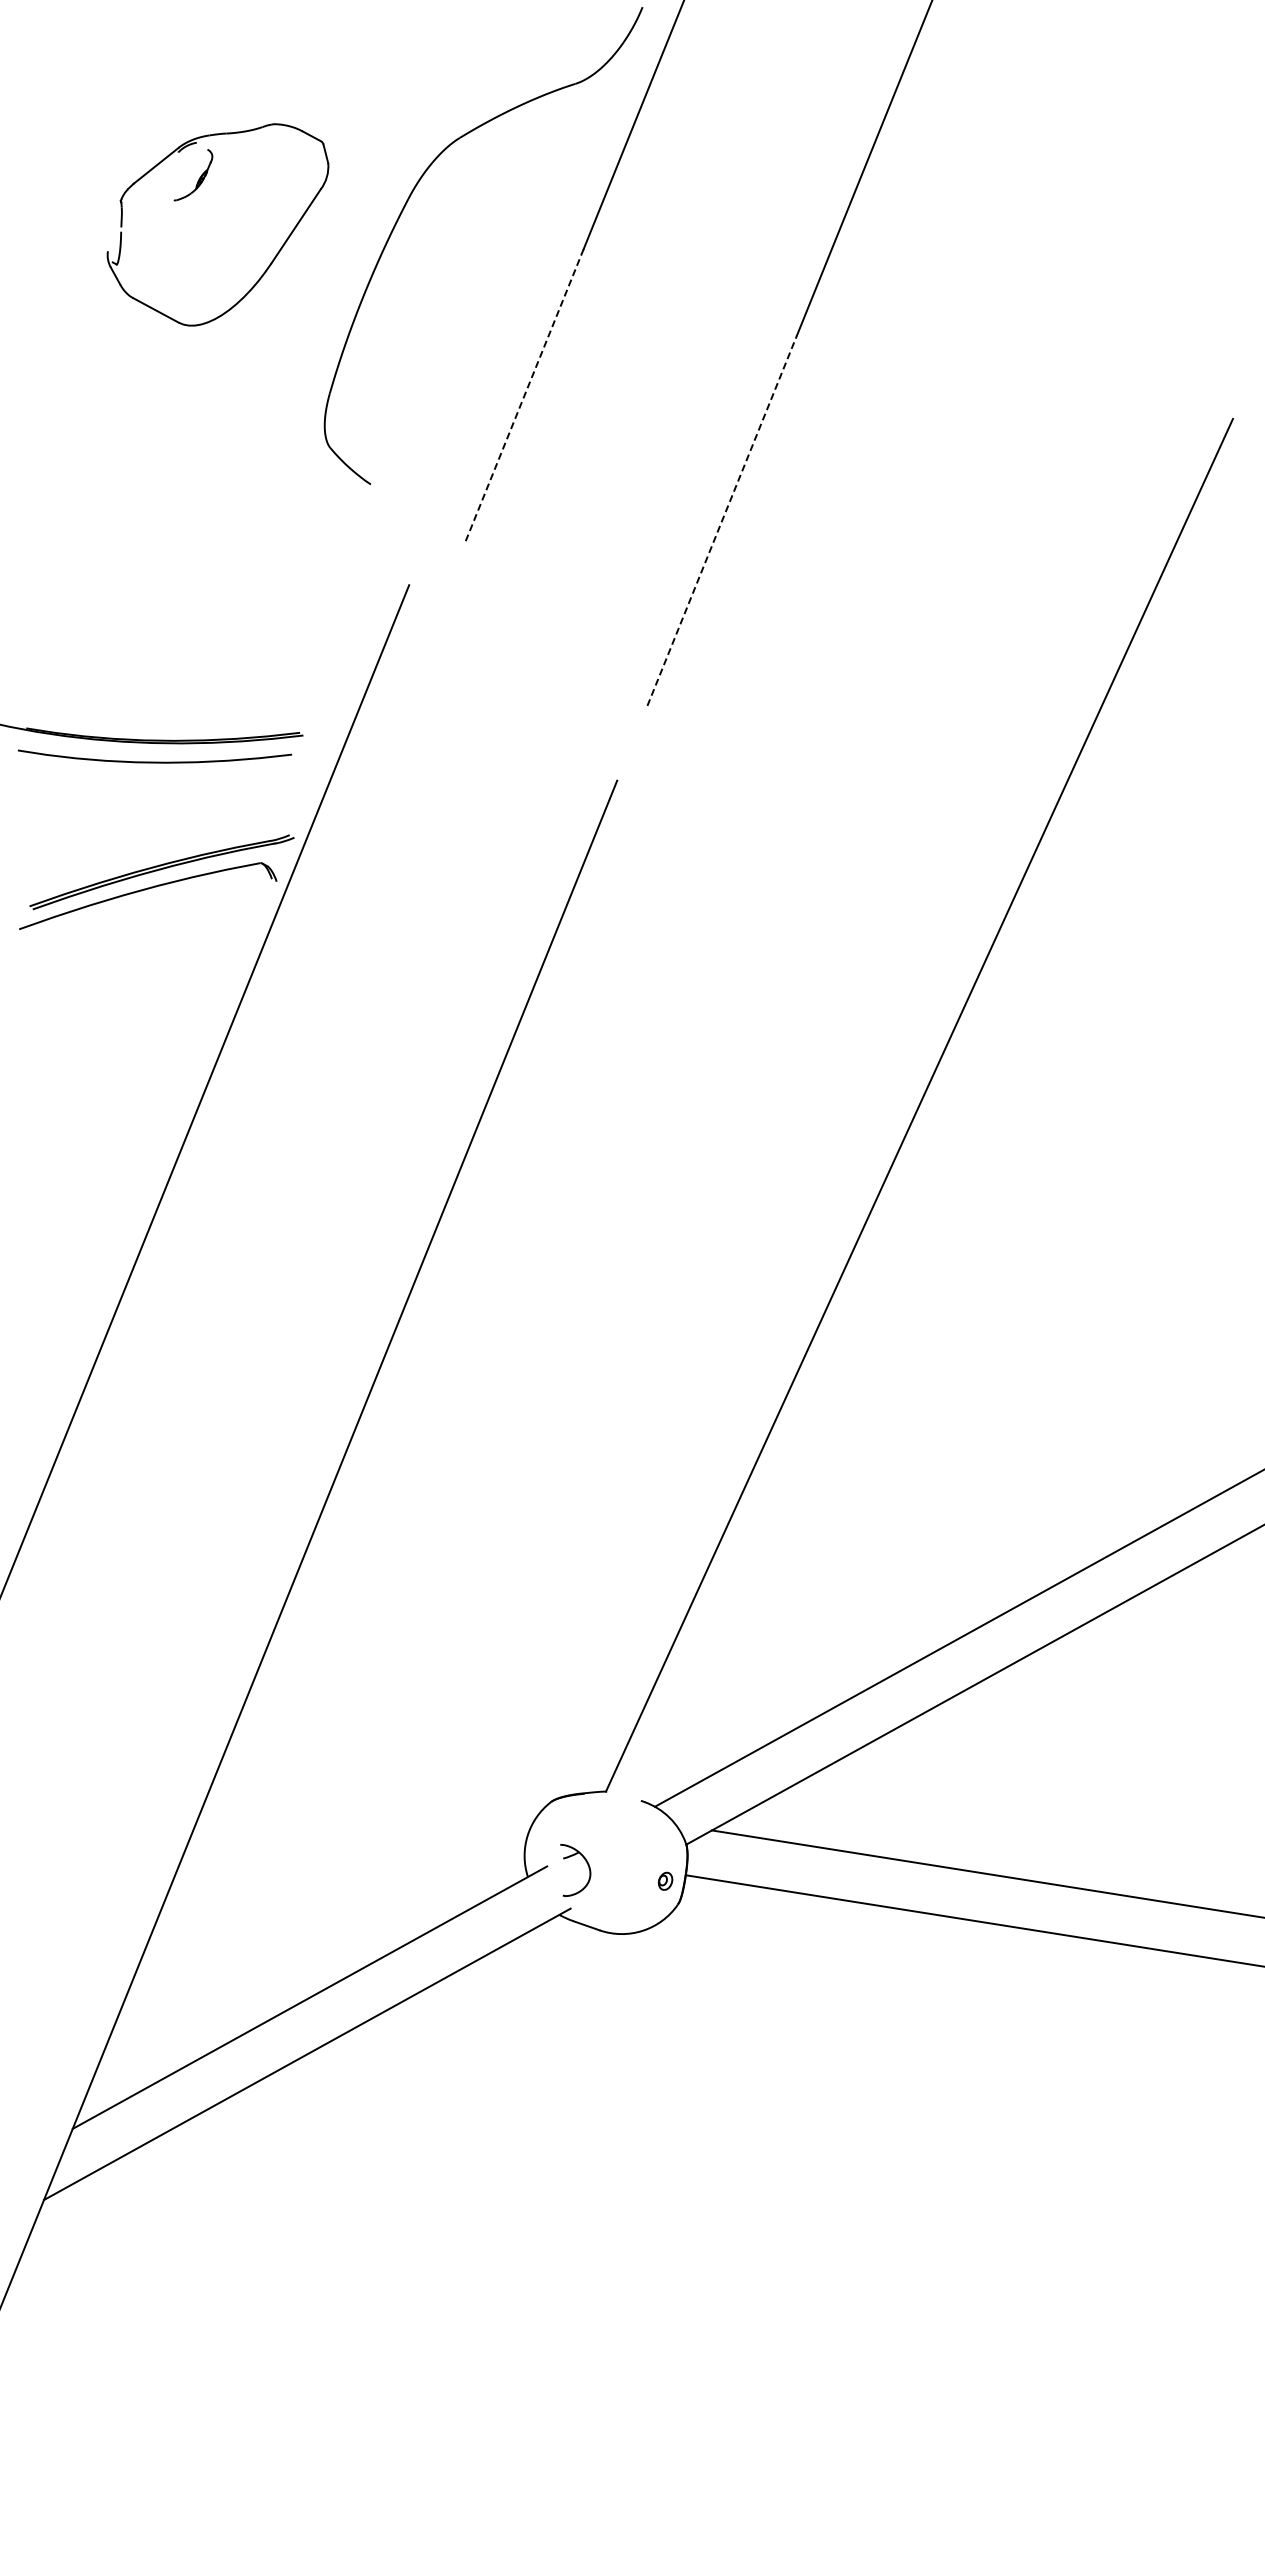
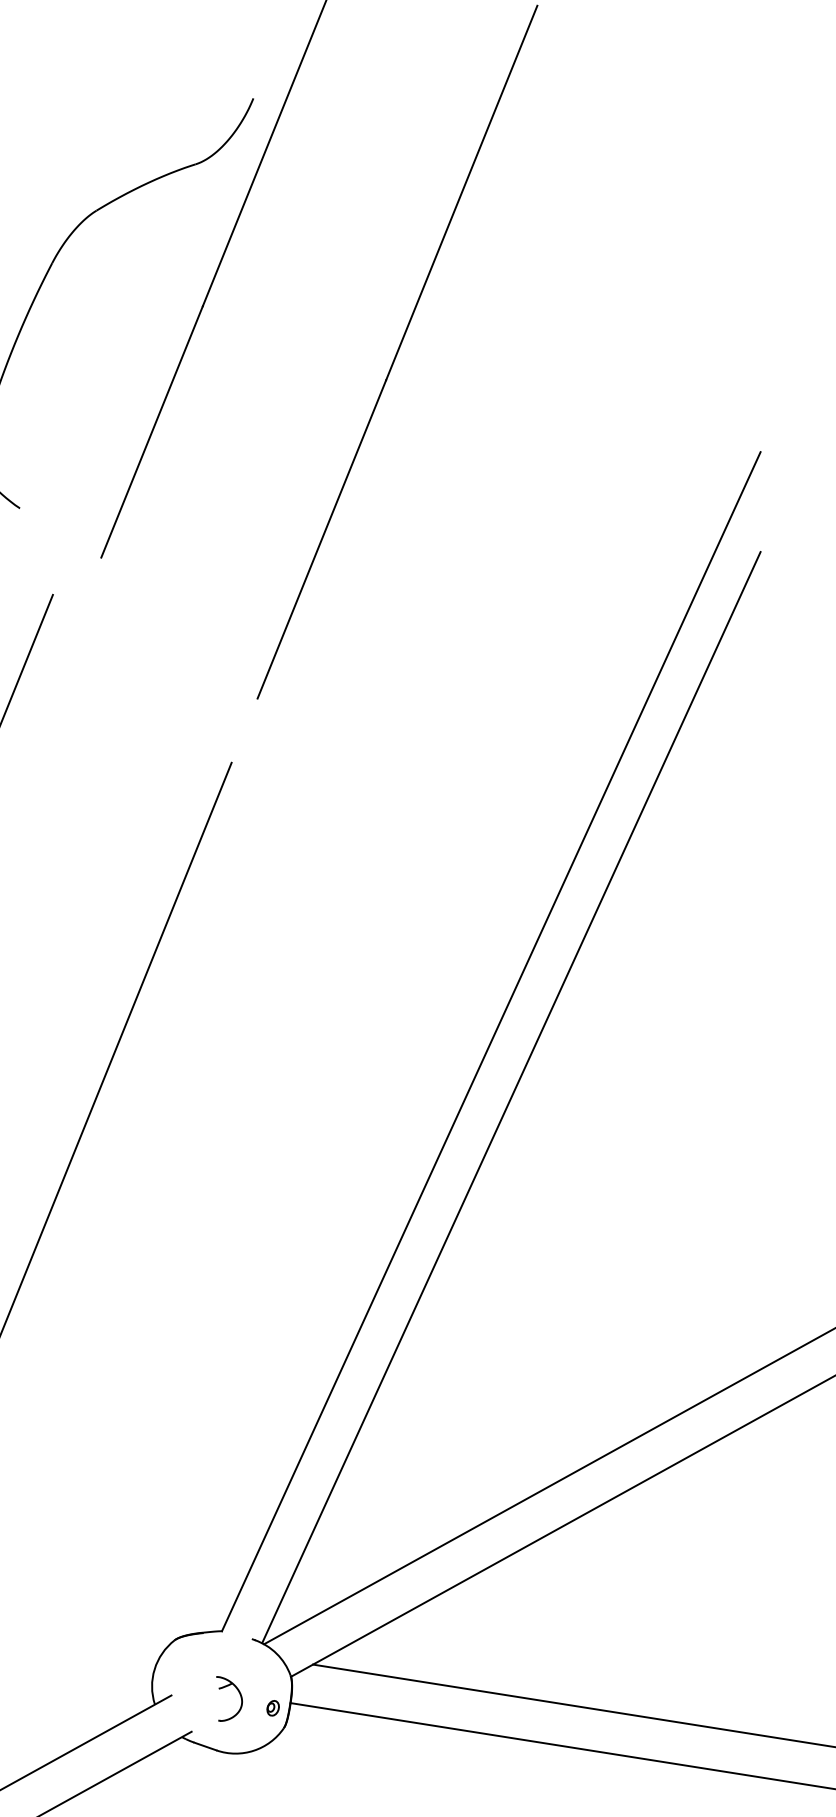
line: (524, 395) -> (152, 431), dashed -> solid
line: (722, 520) -> (322, 539), dashed -> solid
line: (942, 1170) -> (511, 1097), added
part: (587, 1865) -> (239, 1694), moved

